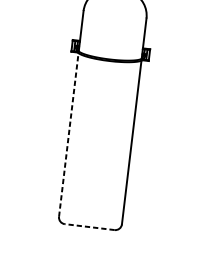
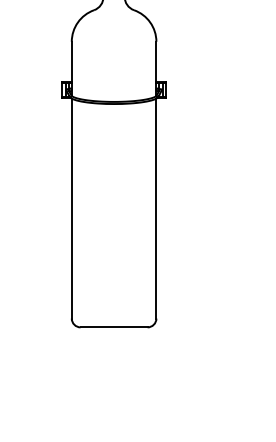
line: (68, 134) -> (71, 208), dashed -> solid
line: (89, 227) -> (113, 327), dashed -> solid

